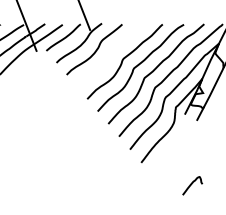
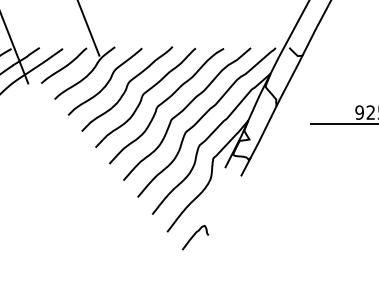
curve: (111, 54) -> (127, 88), added
curve: (191, 184) -> (194, 236), moved

